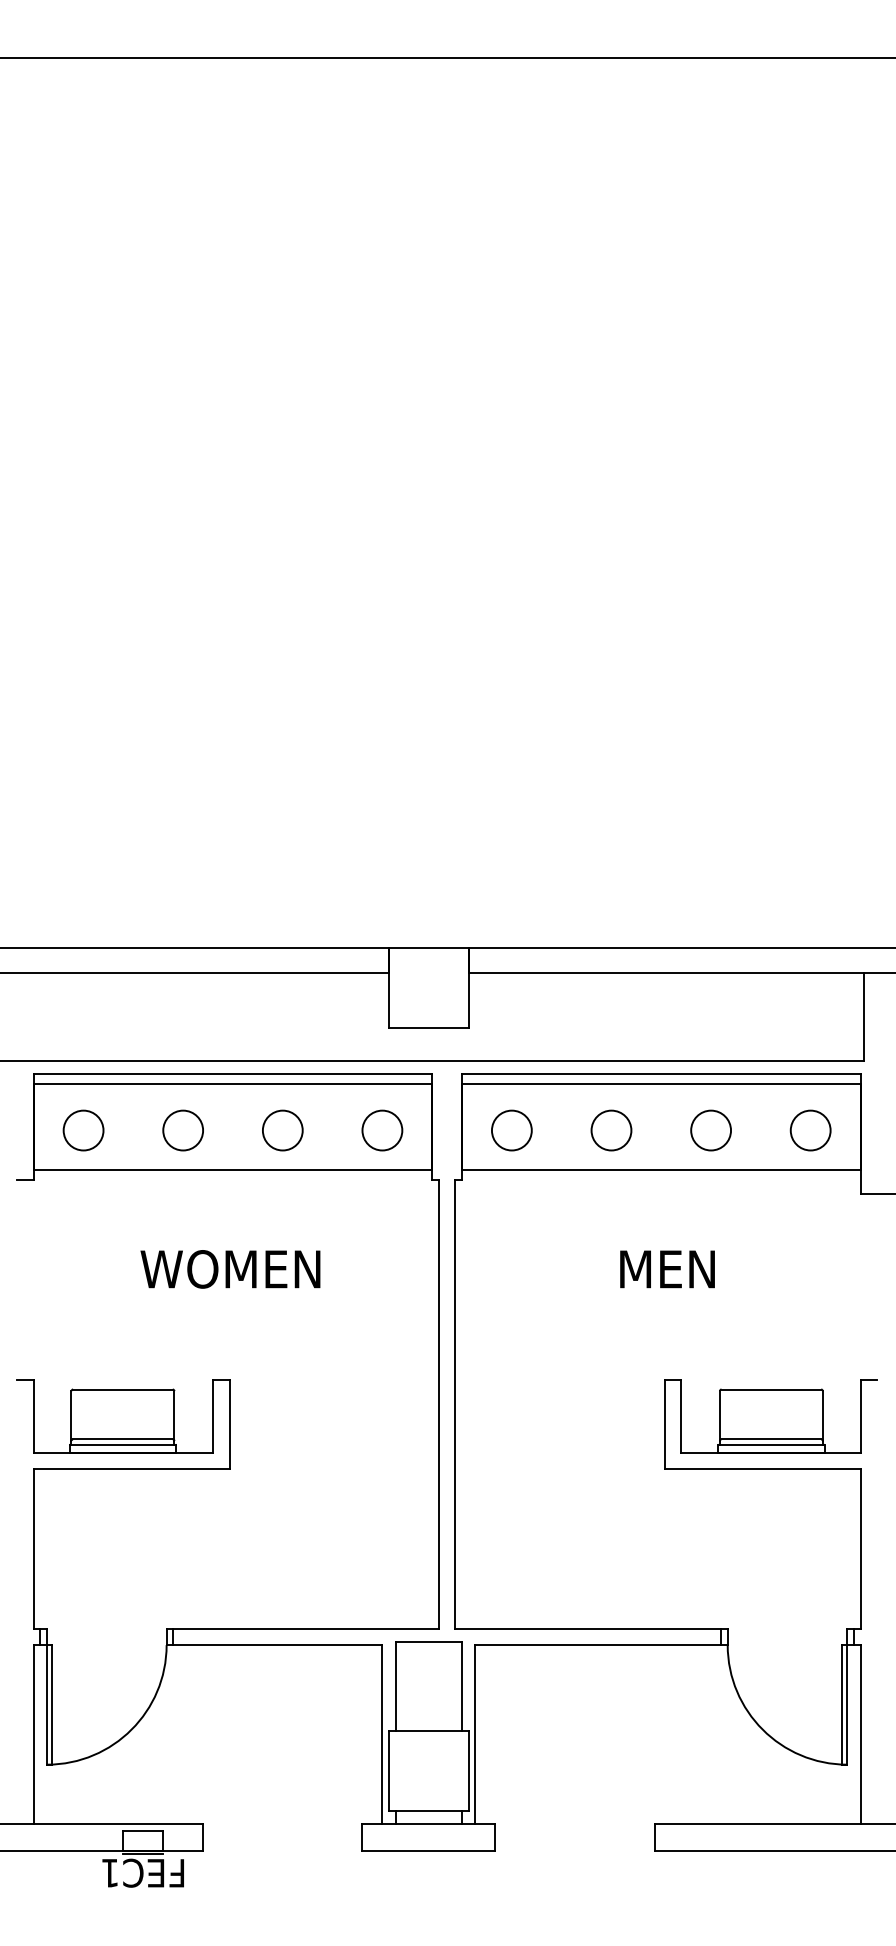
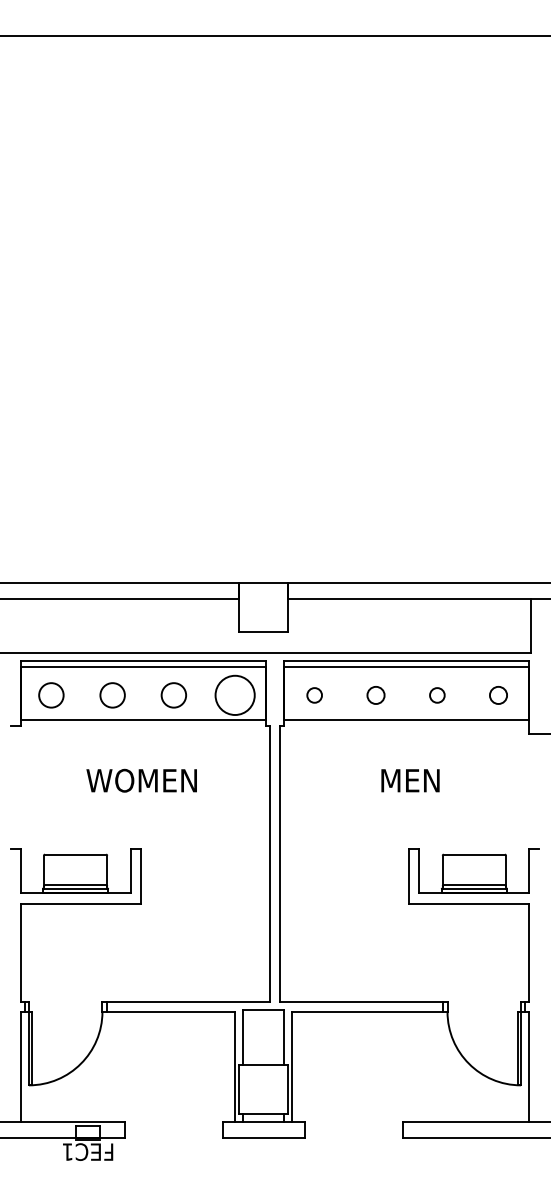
circle: (381, 1130) -> (234, 695), size x1.6
circle: (511, 1130) -> (314, 695), size x0.6
circle: (610, 1130) -> (375, 695), size x0.7
circle: (711, 1130) -> (437, 695), size x0.6
circle: (810, 1130) -> (498, 695), size x0.7

